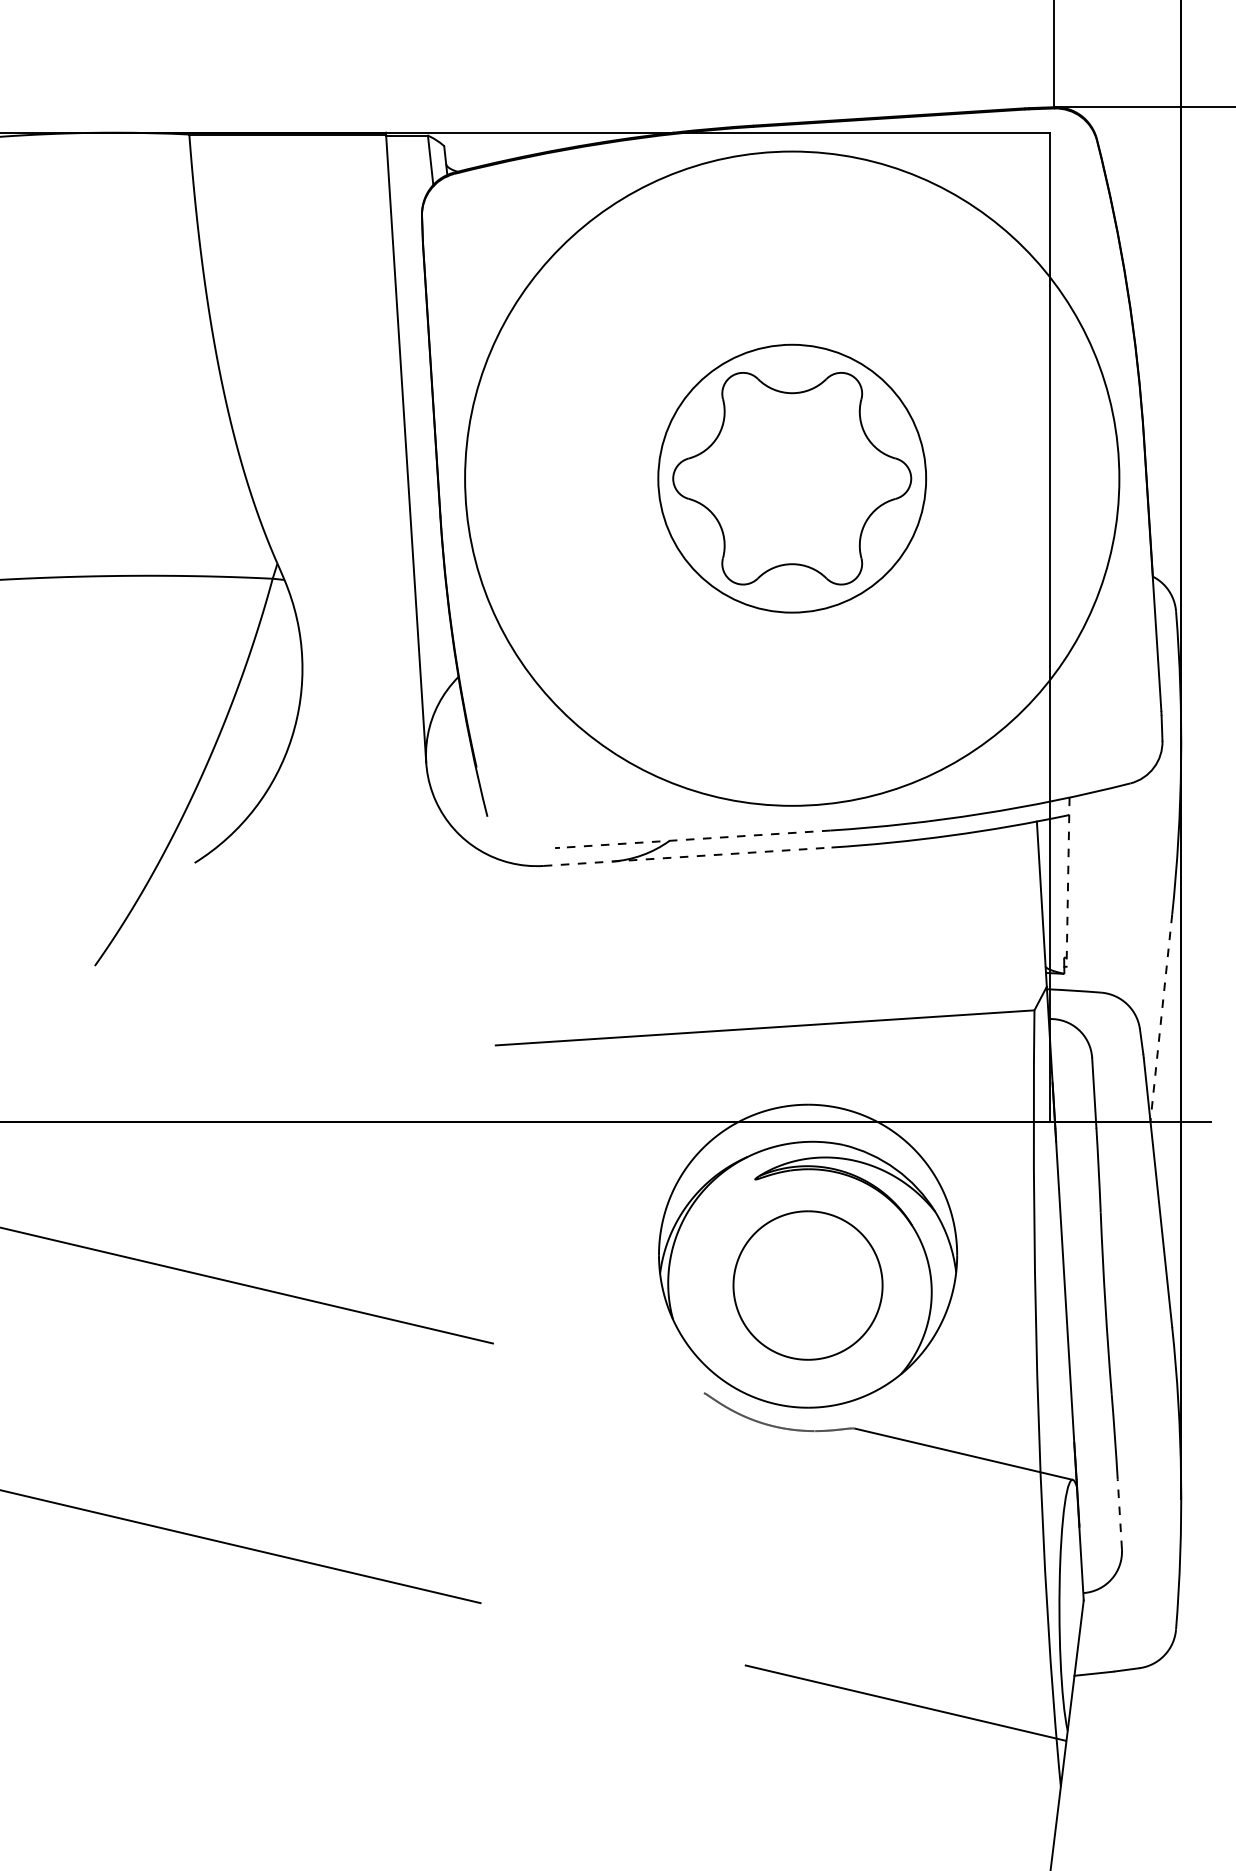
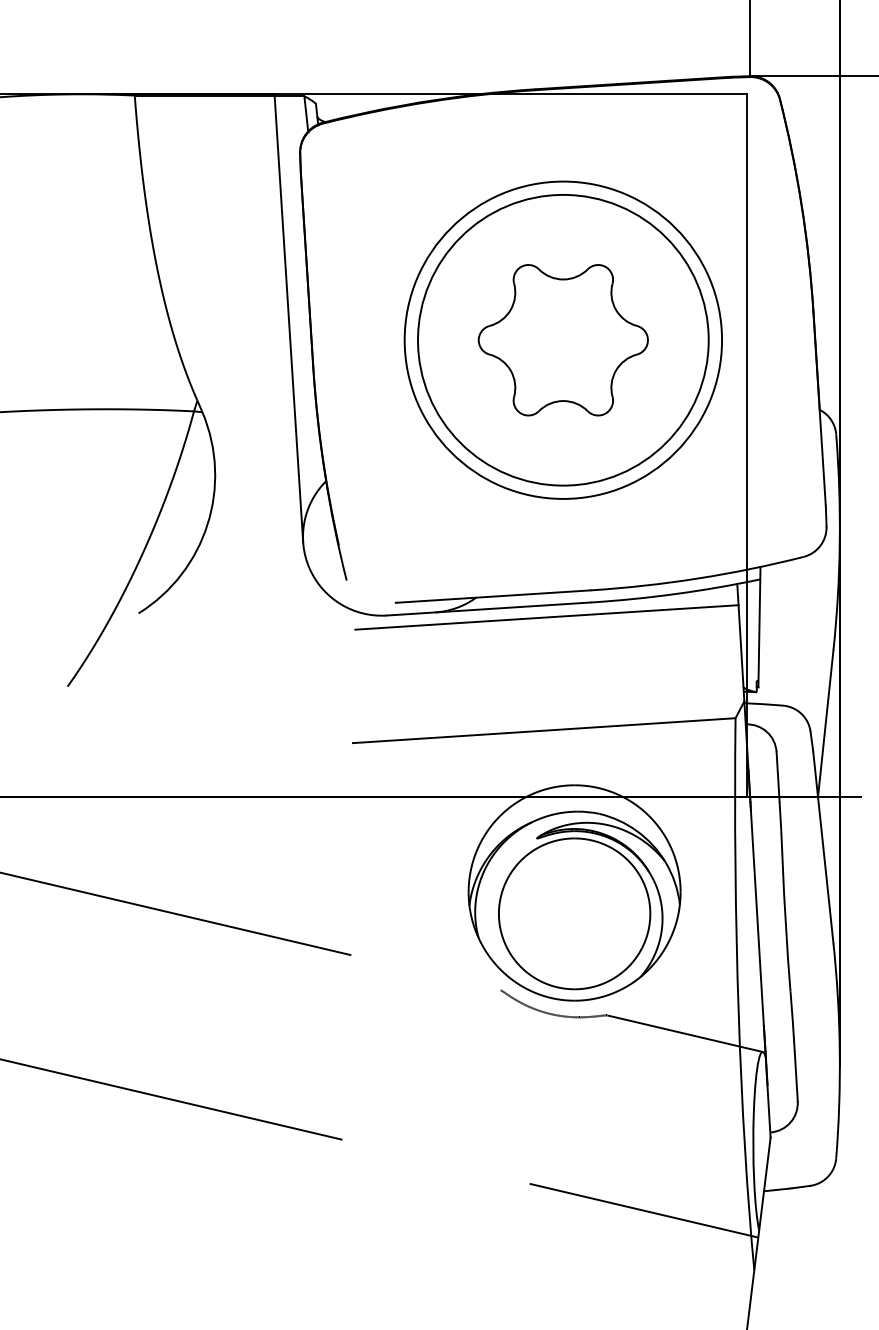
circle: (791, 478) -> (562, 340), size x0.62
circle: (792, 478) -> (563, 340), size x1.67
line: (695, 839) -> (494, 596), dashed -> solid
line: (688, 856) -> (489, 608), dashed -> solid
line: (768, 868) -> (546, 617), added
line: (1068, 882) -> (759, 627), dashed -> solid
line: (1161, 1018) -> (825, 724), dashed -> solid
part: (807, 1285) -> (574, 913), size x1.43
line: (1119, 1514) -> (796, 1076), dashed -> solid

